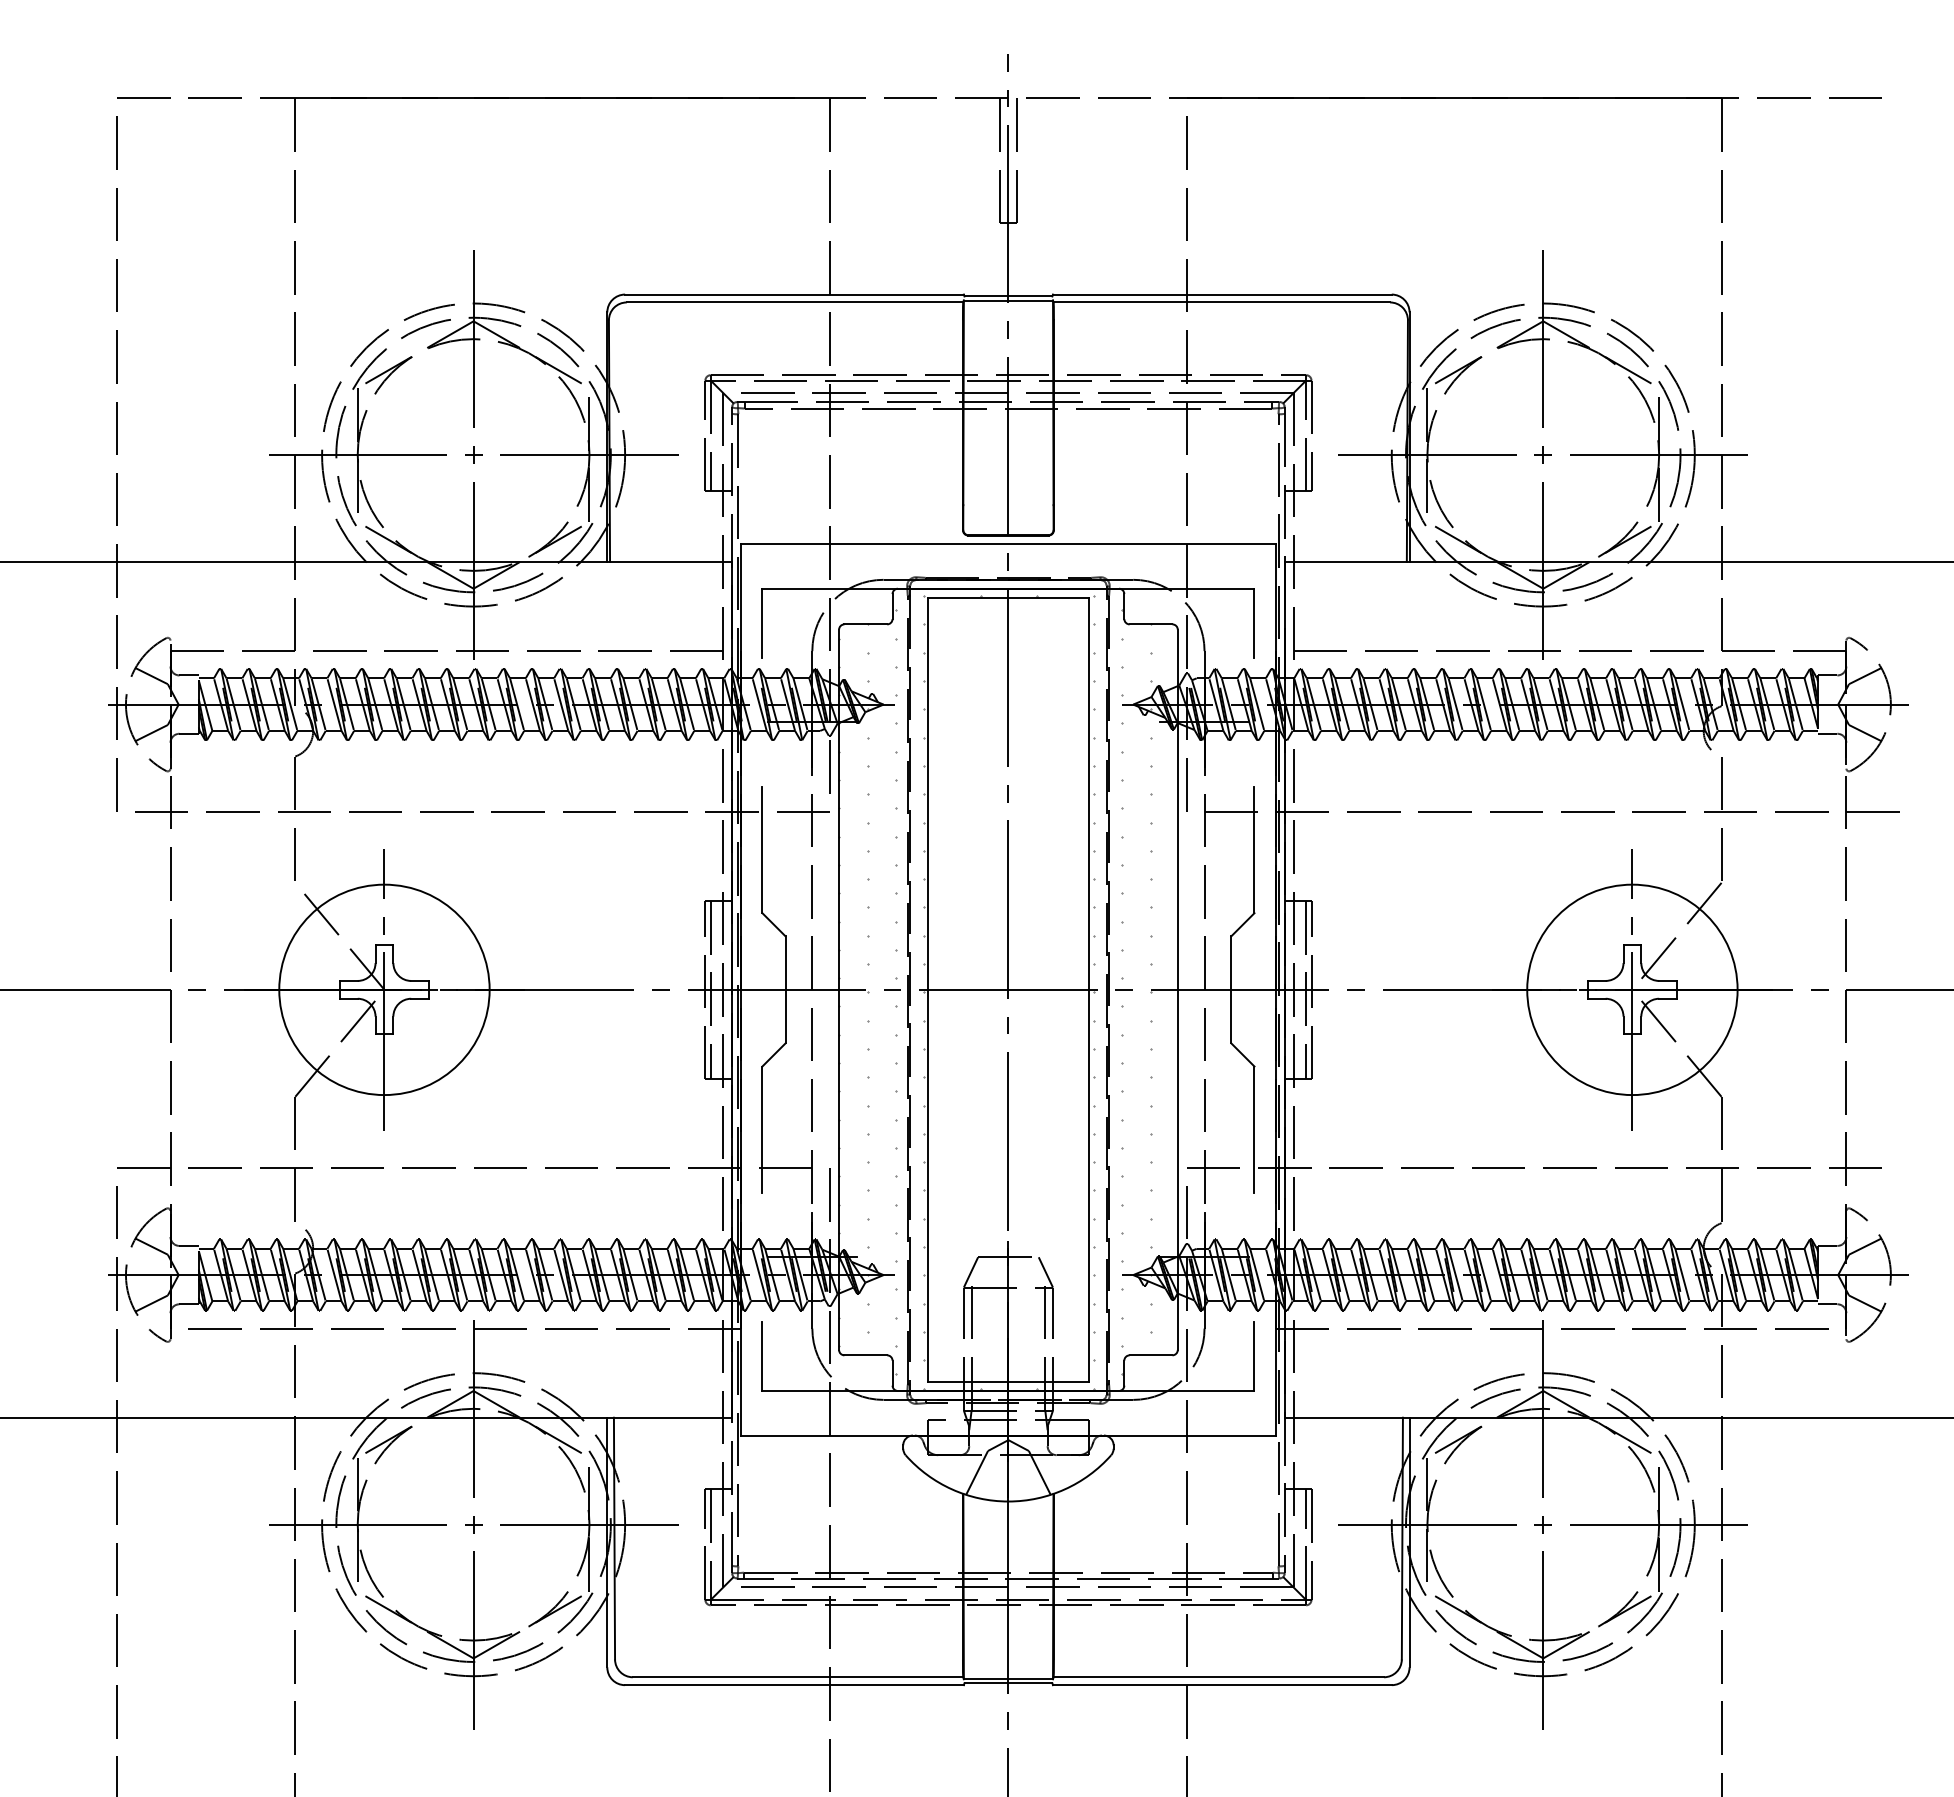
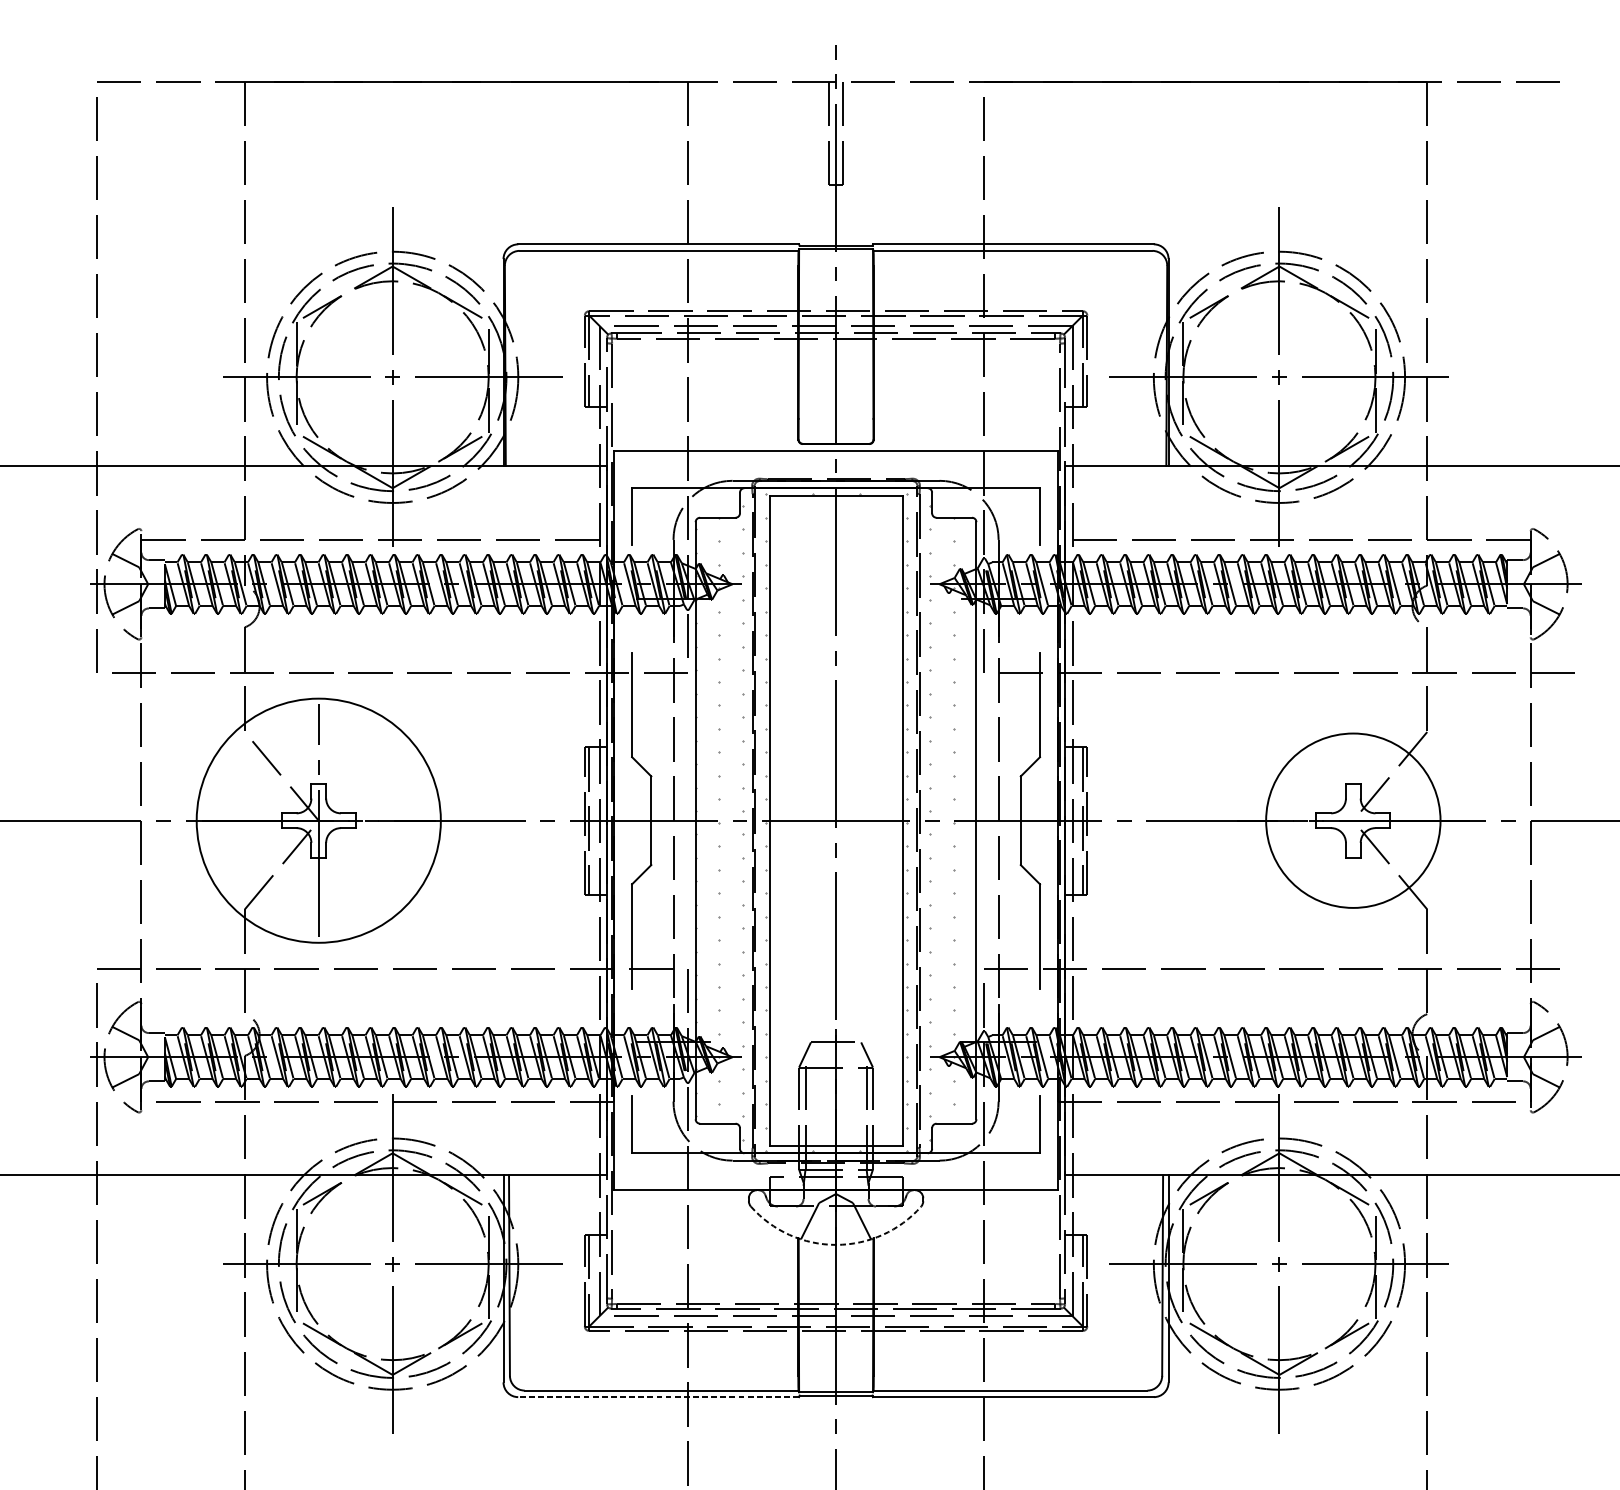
circle: (384, 989) -> (318, 820), size x1.4
line: (1632, 989) -> (1353, 820), removed
arc: (1008, 1501) -> (836, 1244), solid -> dashed
line: (793, 1685) -> (657, 1397), solid -> dashed

